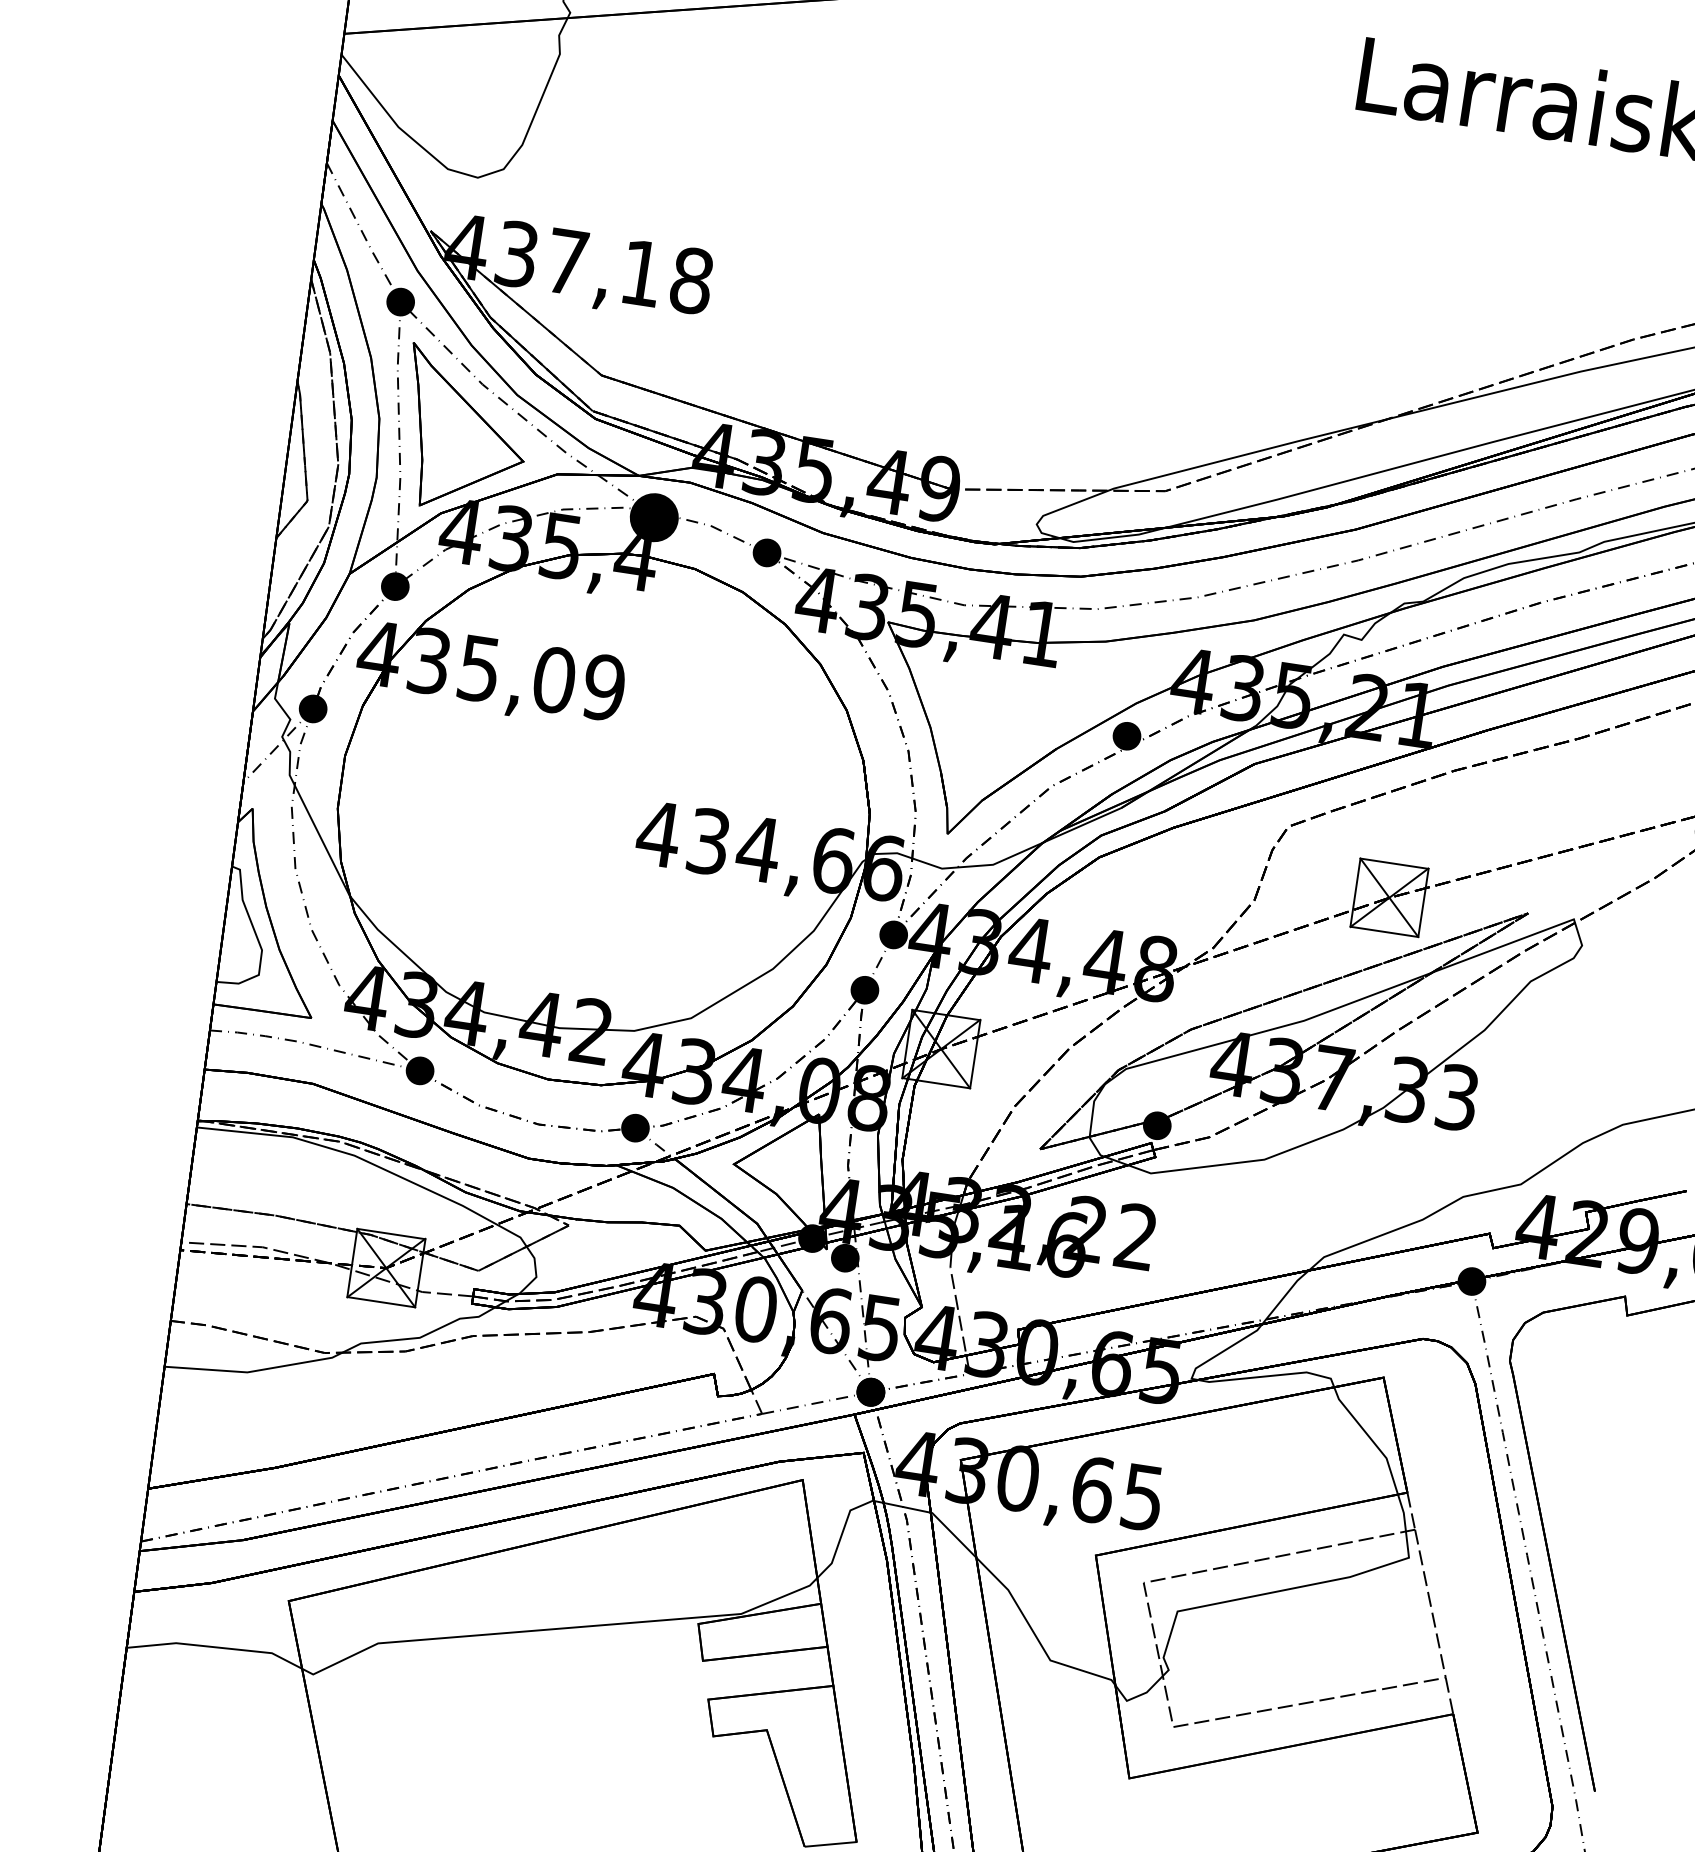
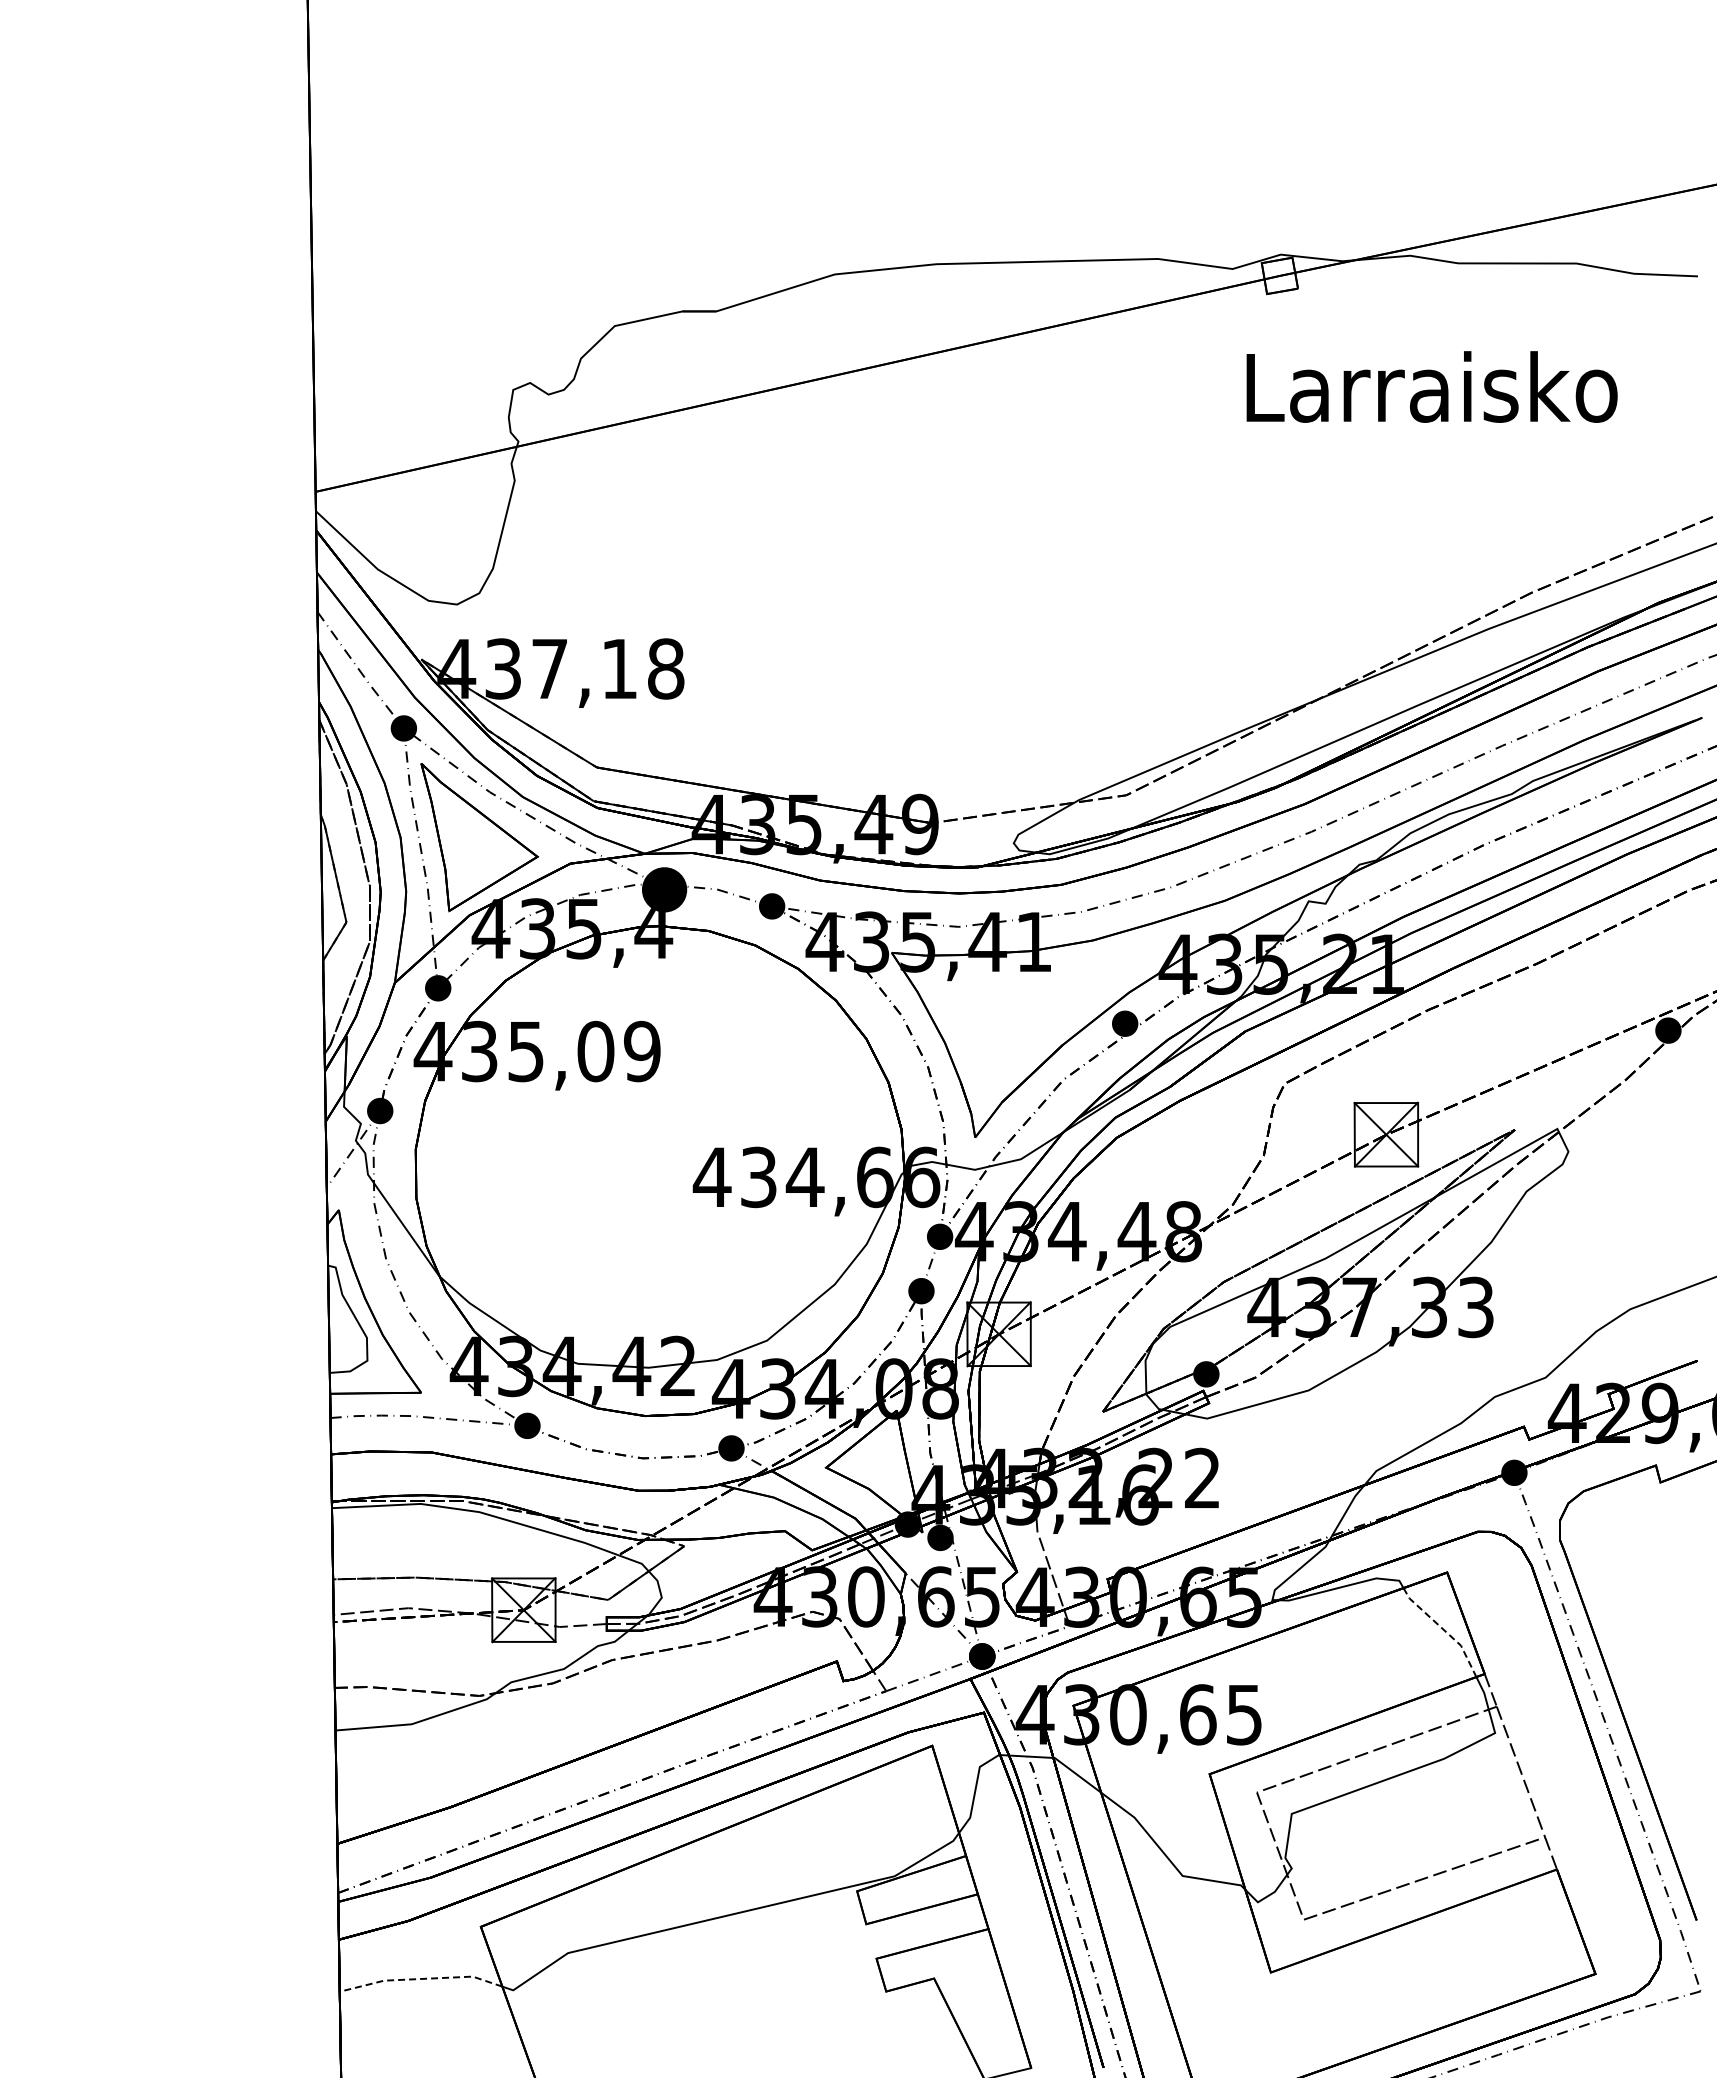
line: (1371, 1439) -> (1444, 1630), solid -> dashed
line: (215, 1646) -> (420, 1978), solid -> dashed

